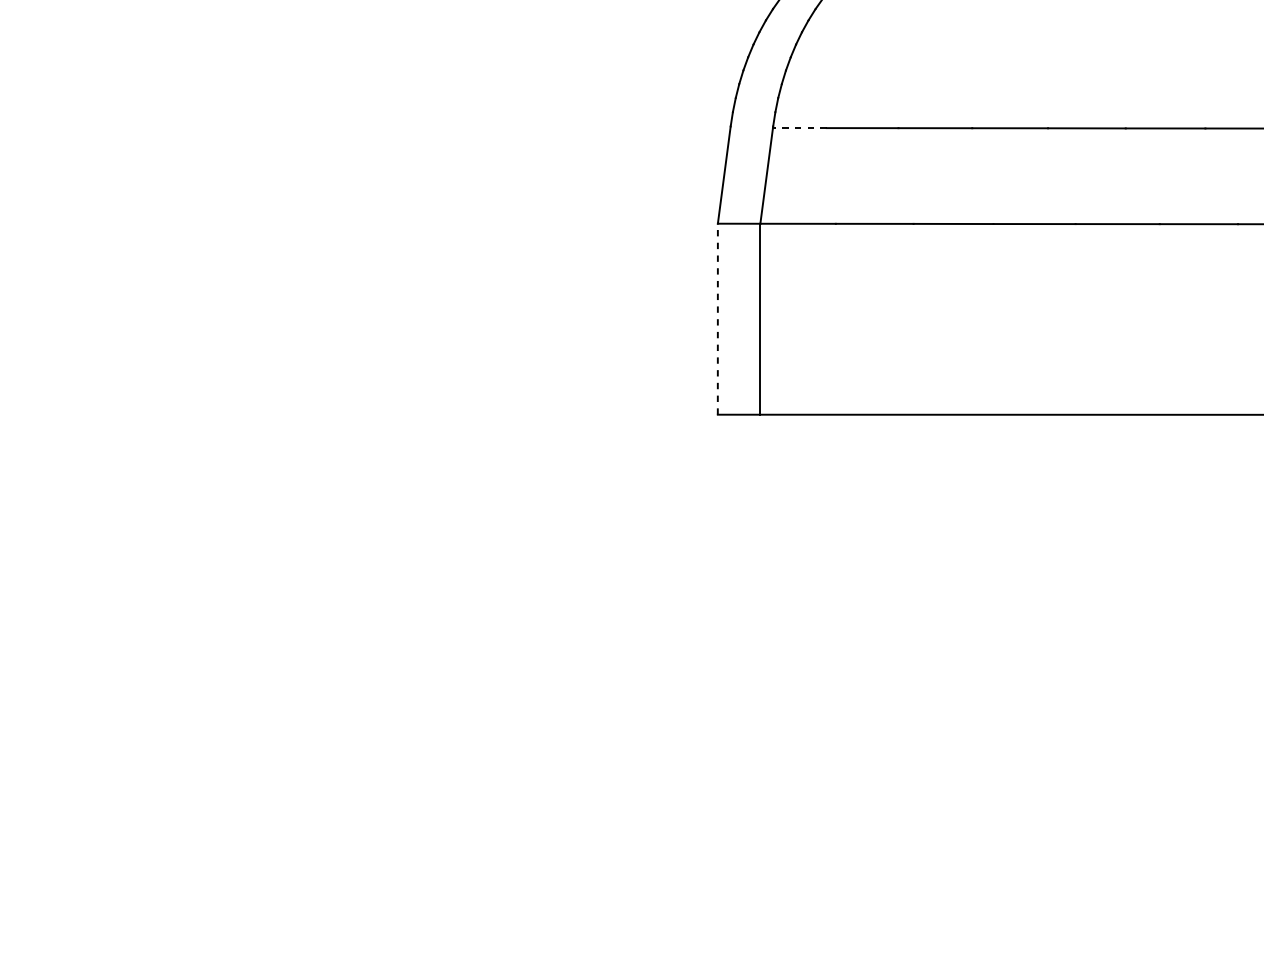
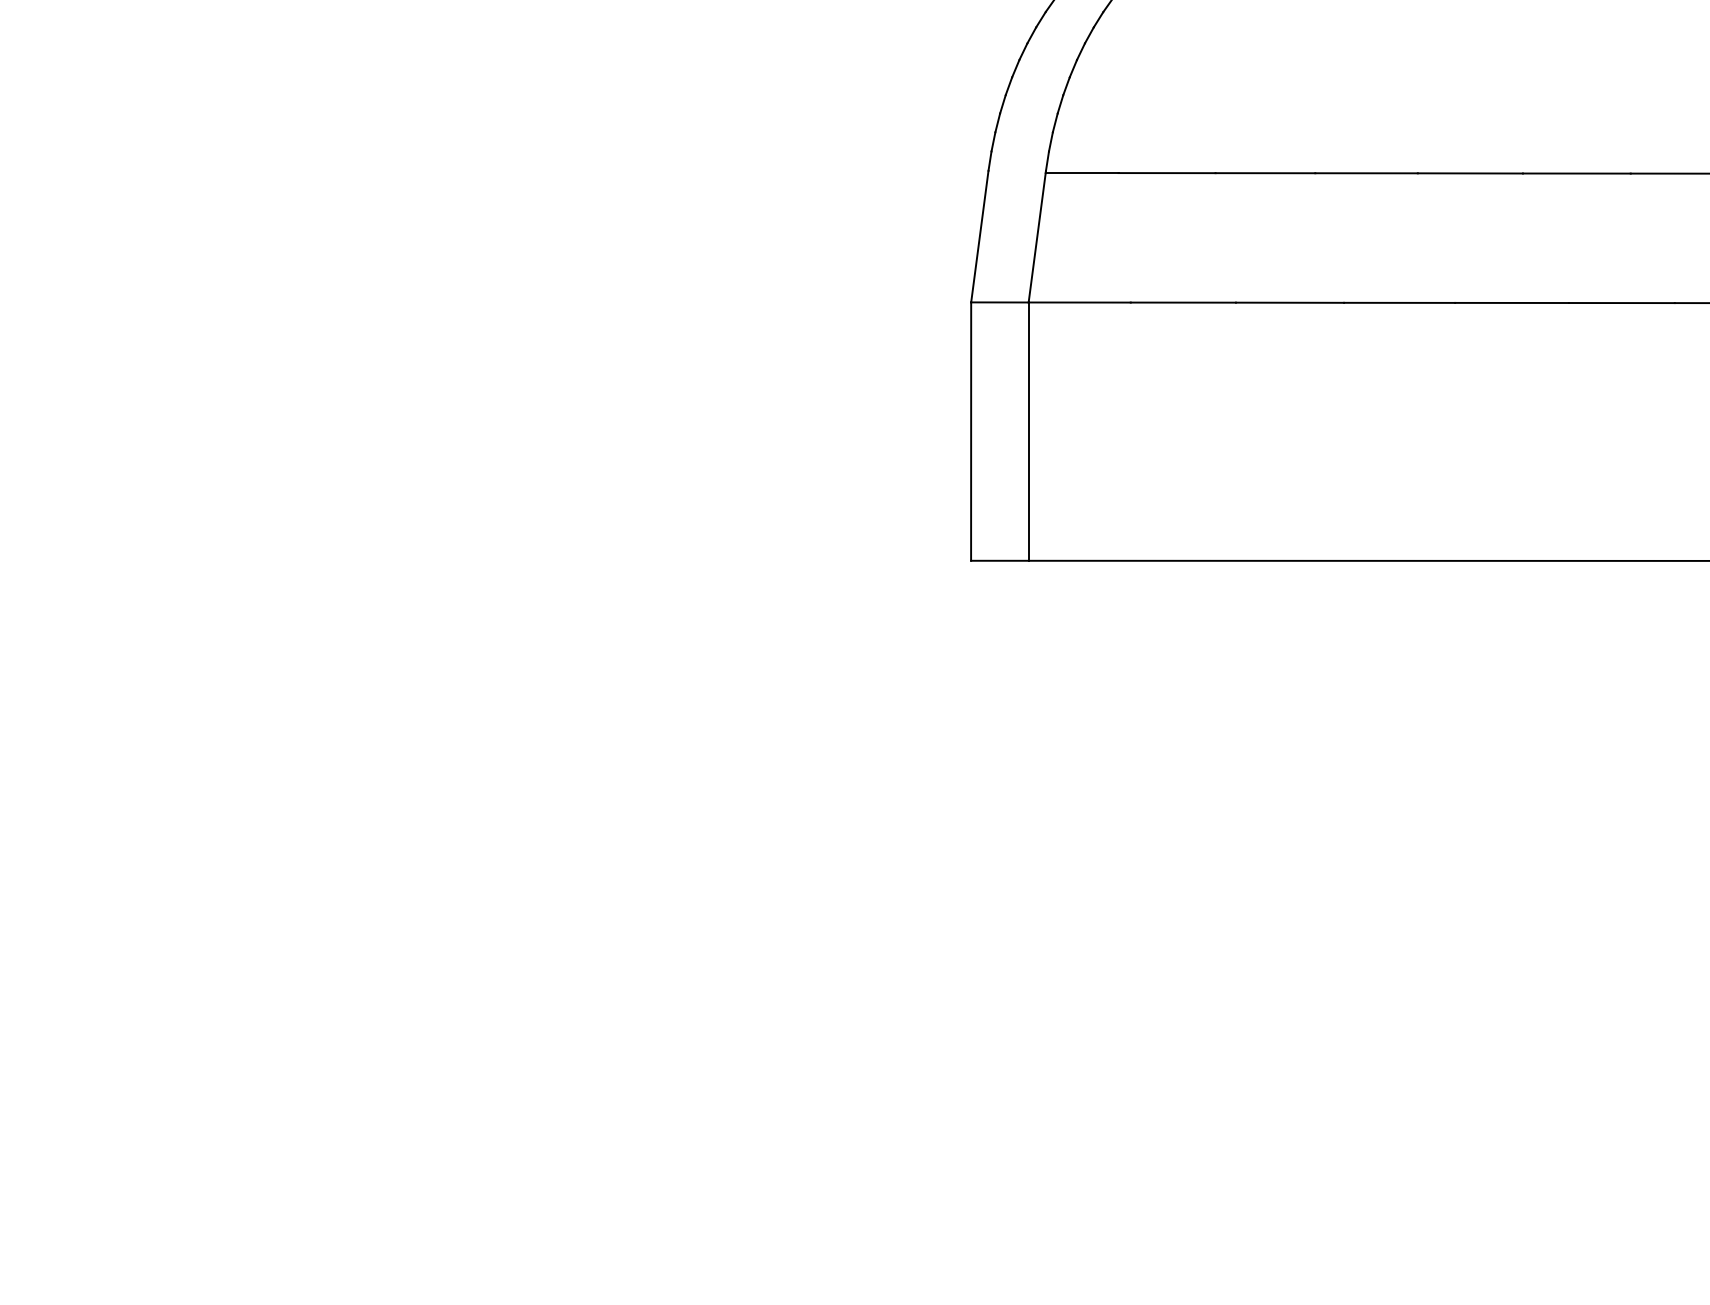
line: (799, 128) -> (1081, 173), dashed -> solid
line: (718, 319) -> (971, 431), dashed -> solid

